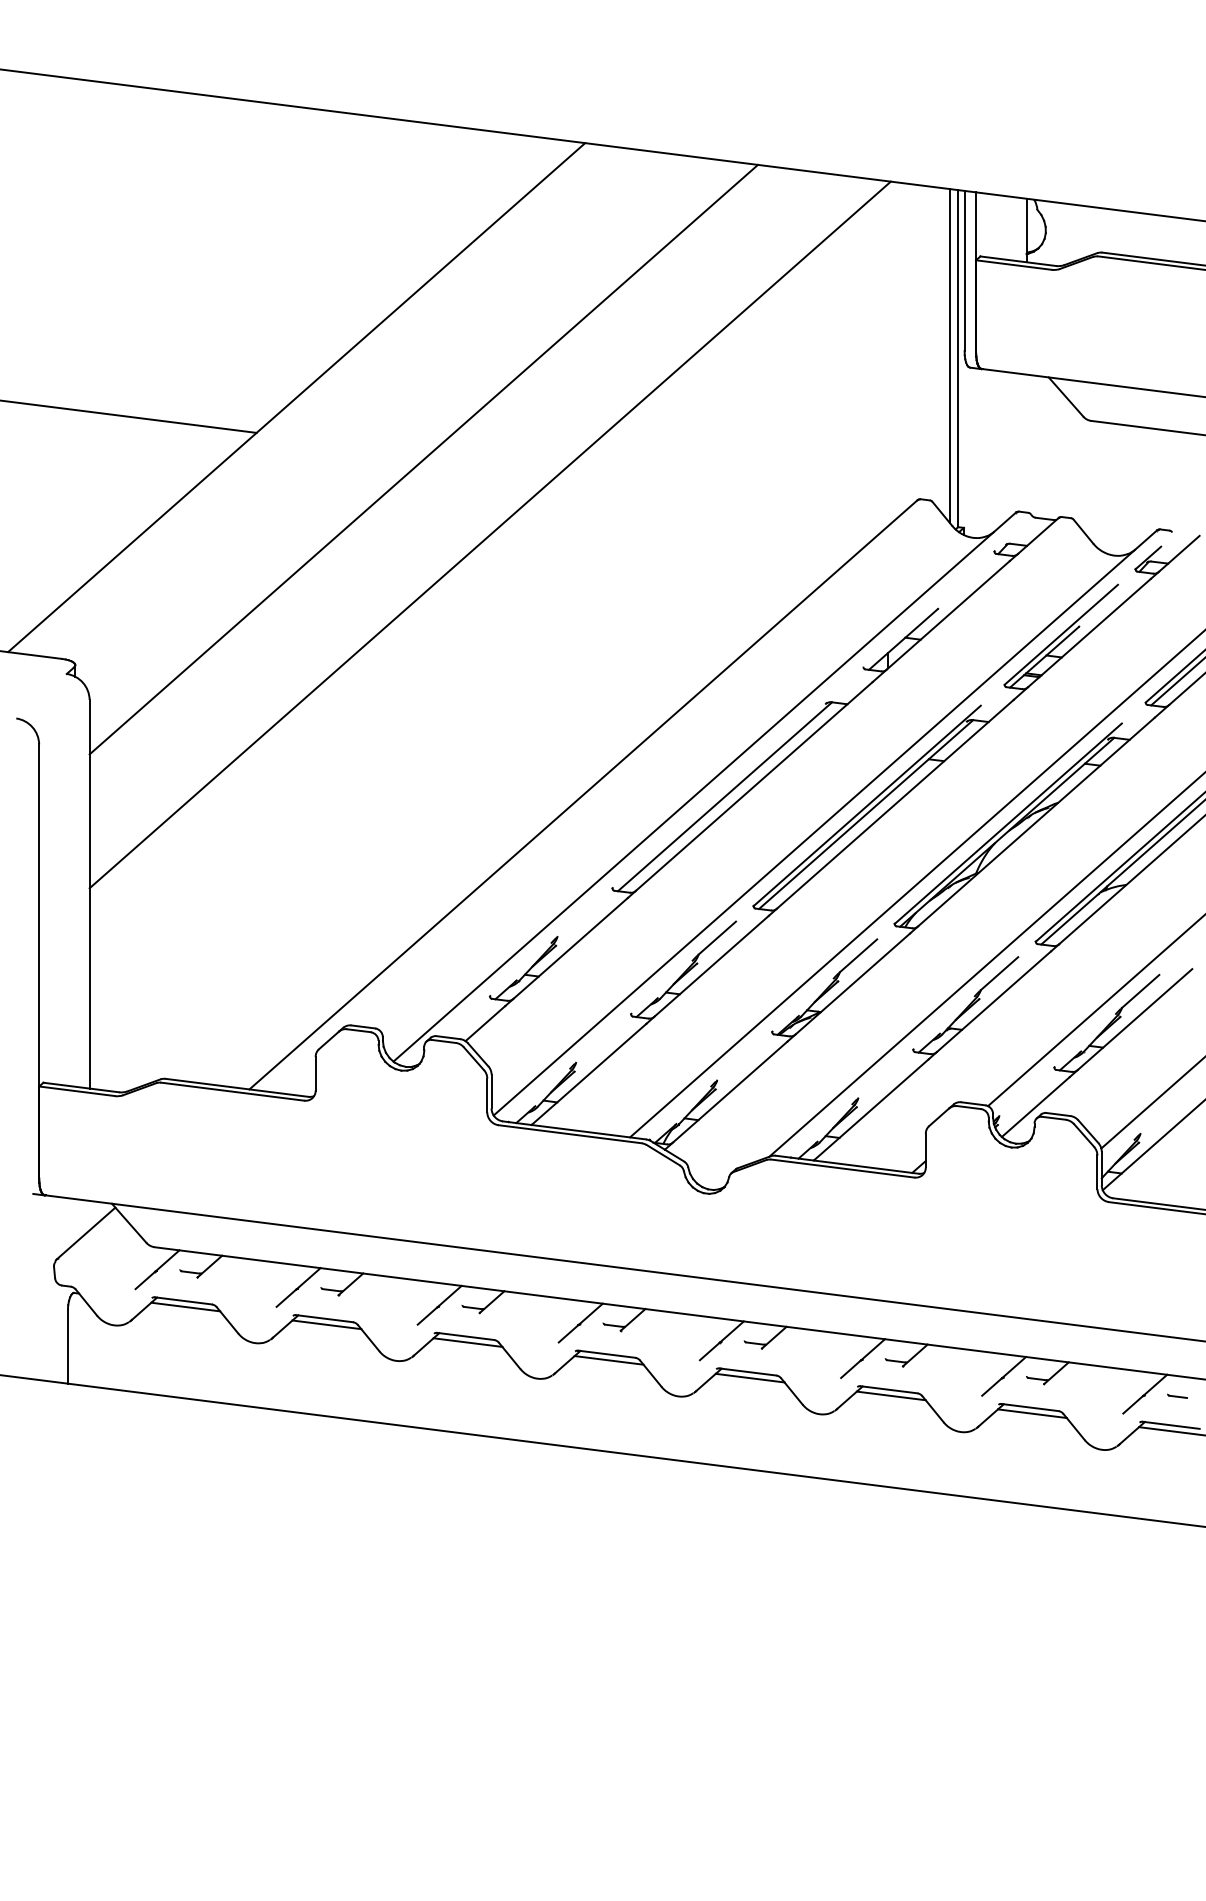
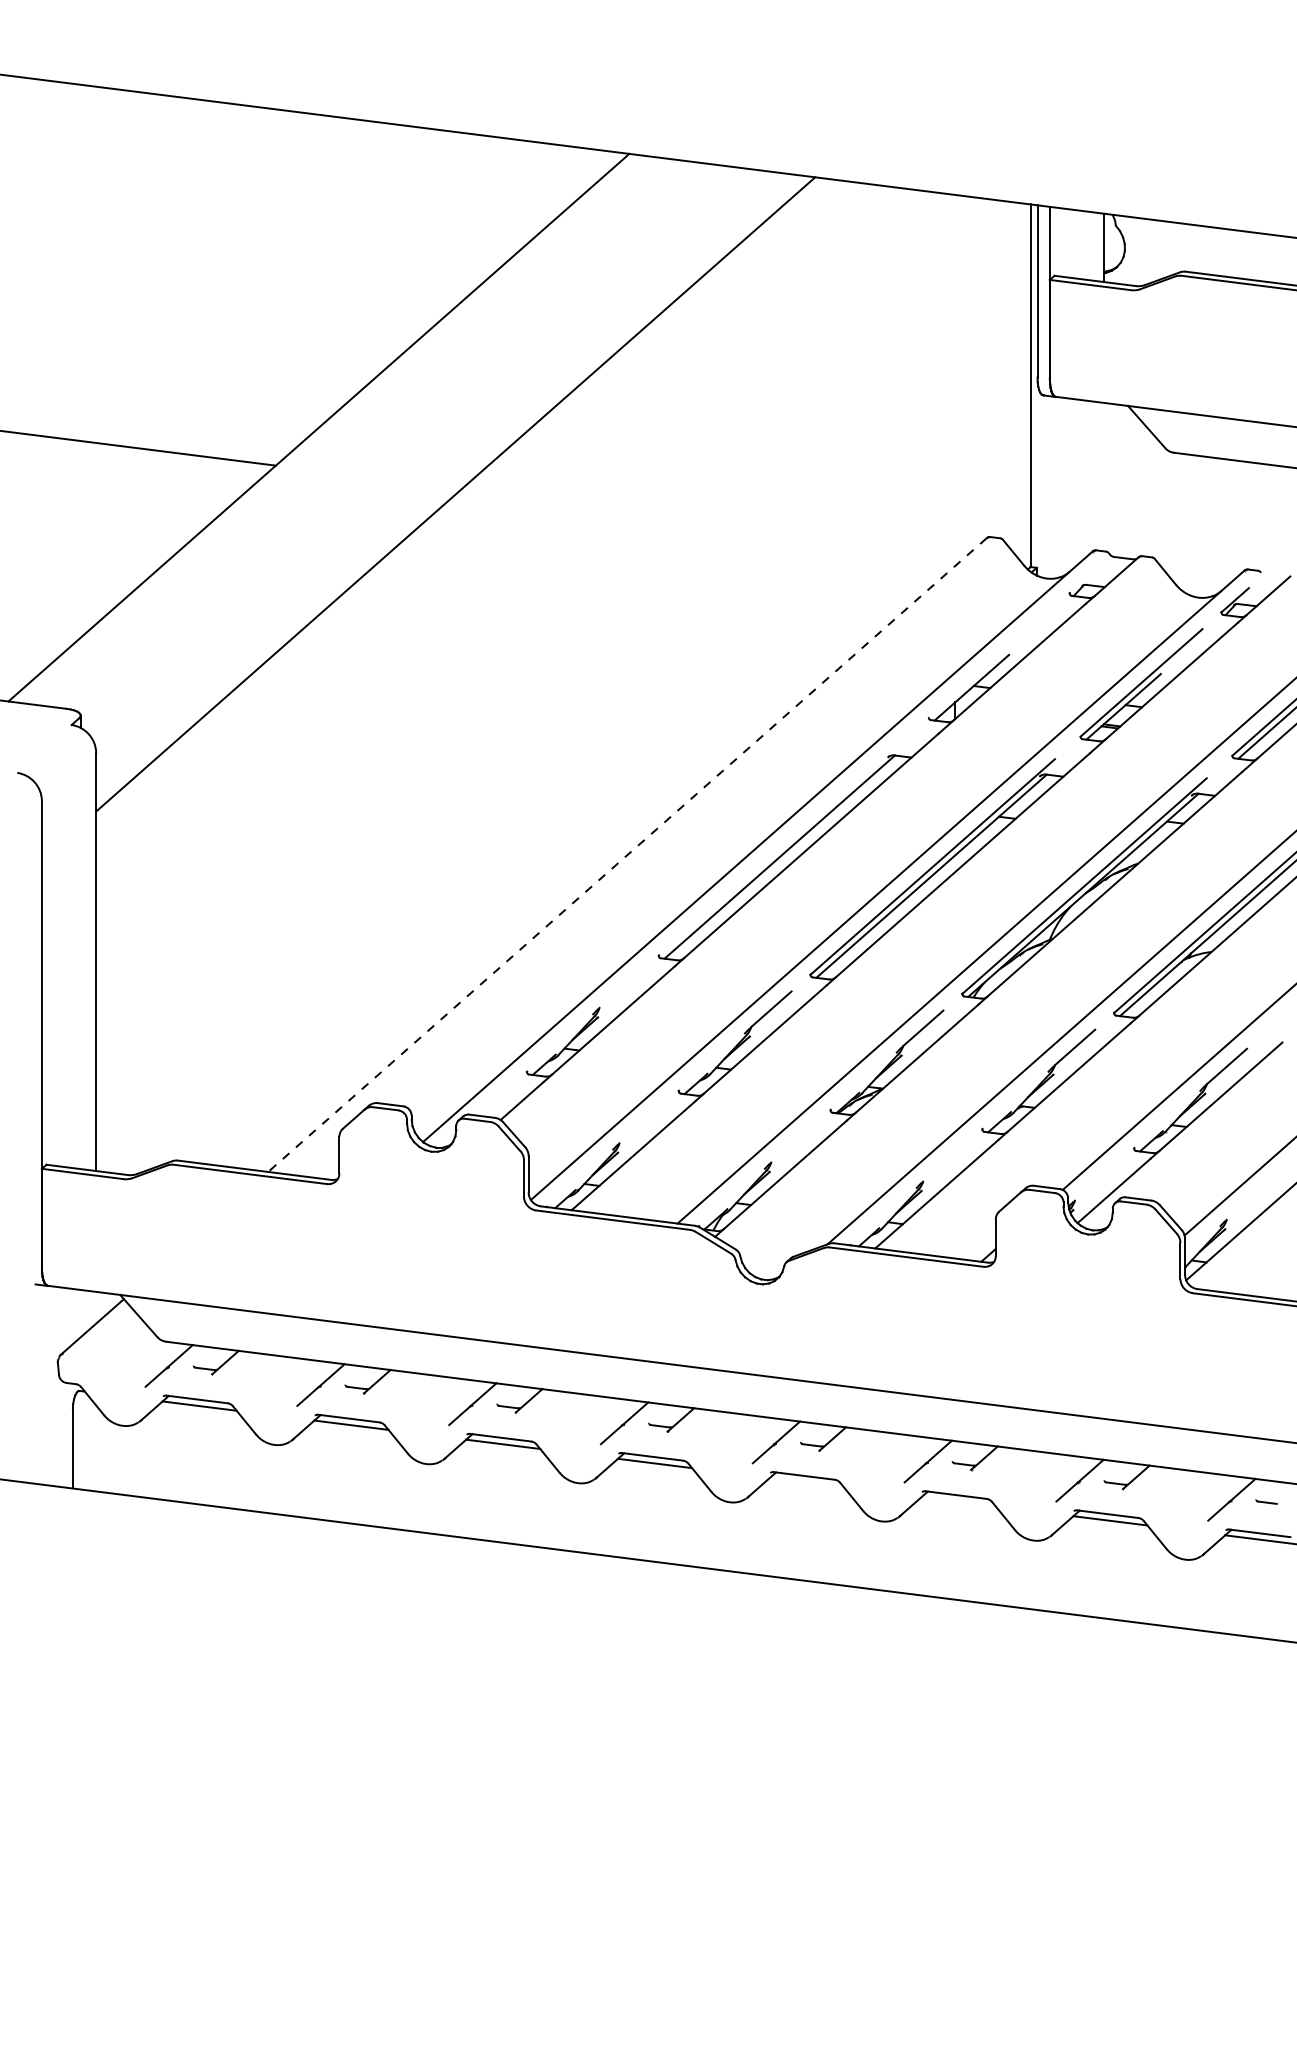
line: (949, 355) -> (1021, 382), removed
line: (490, 535) -> (527, 575), removed
line: (583, 795) -> (627, 855), solid -> dashed
line: (749, 1378) -> (806, 1482), removed
line: (891, 1395) -> (958, 1501), removed

